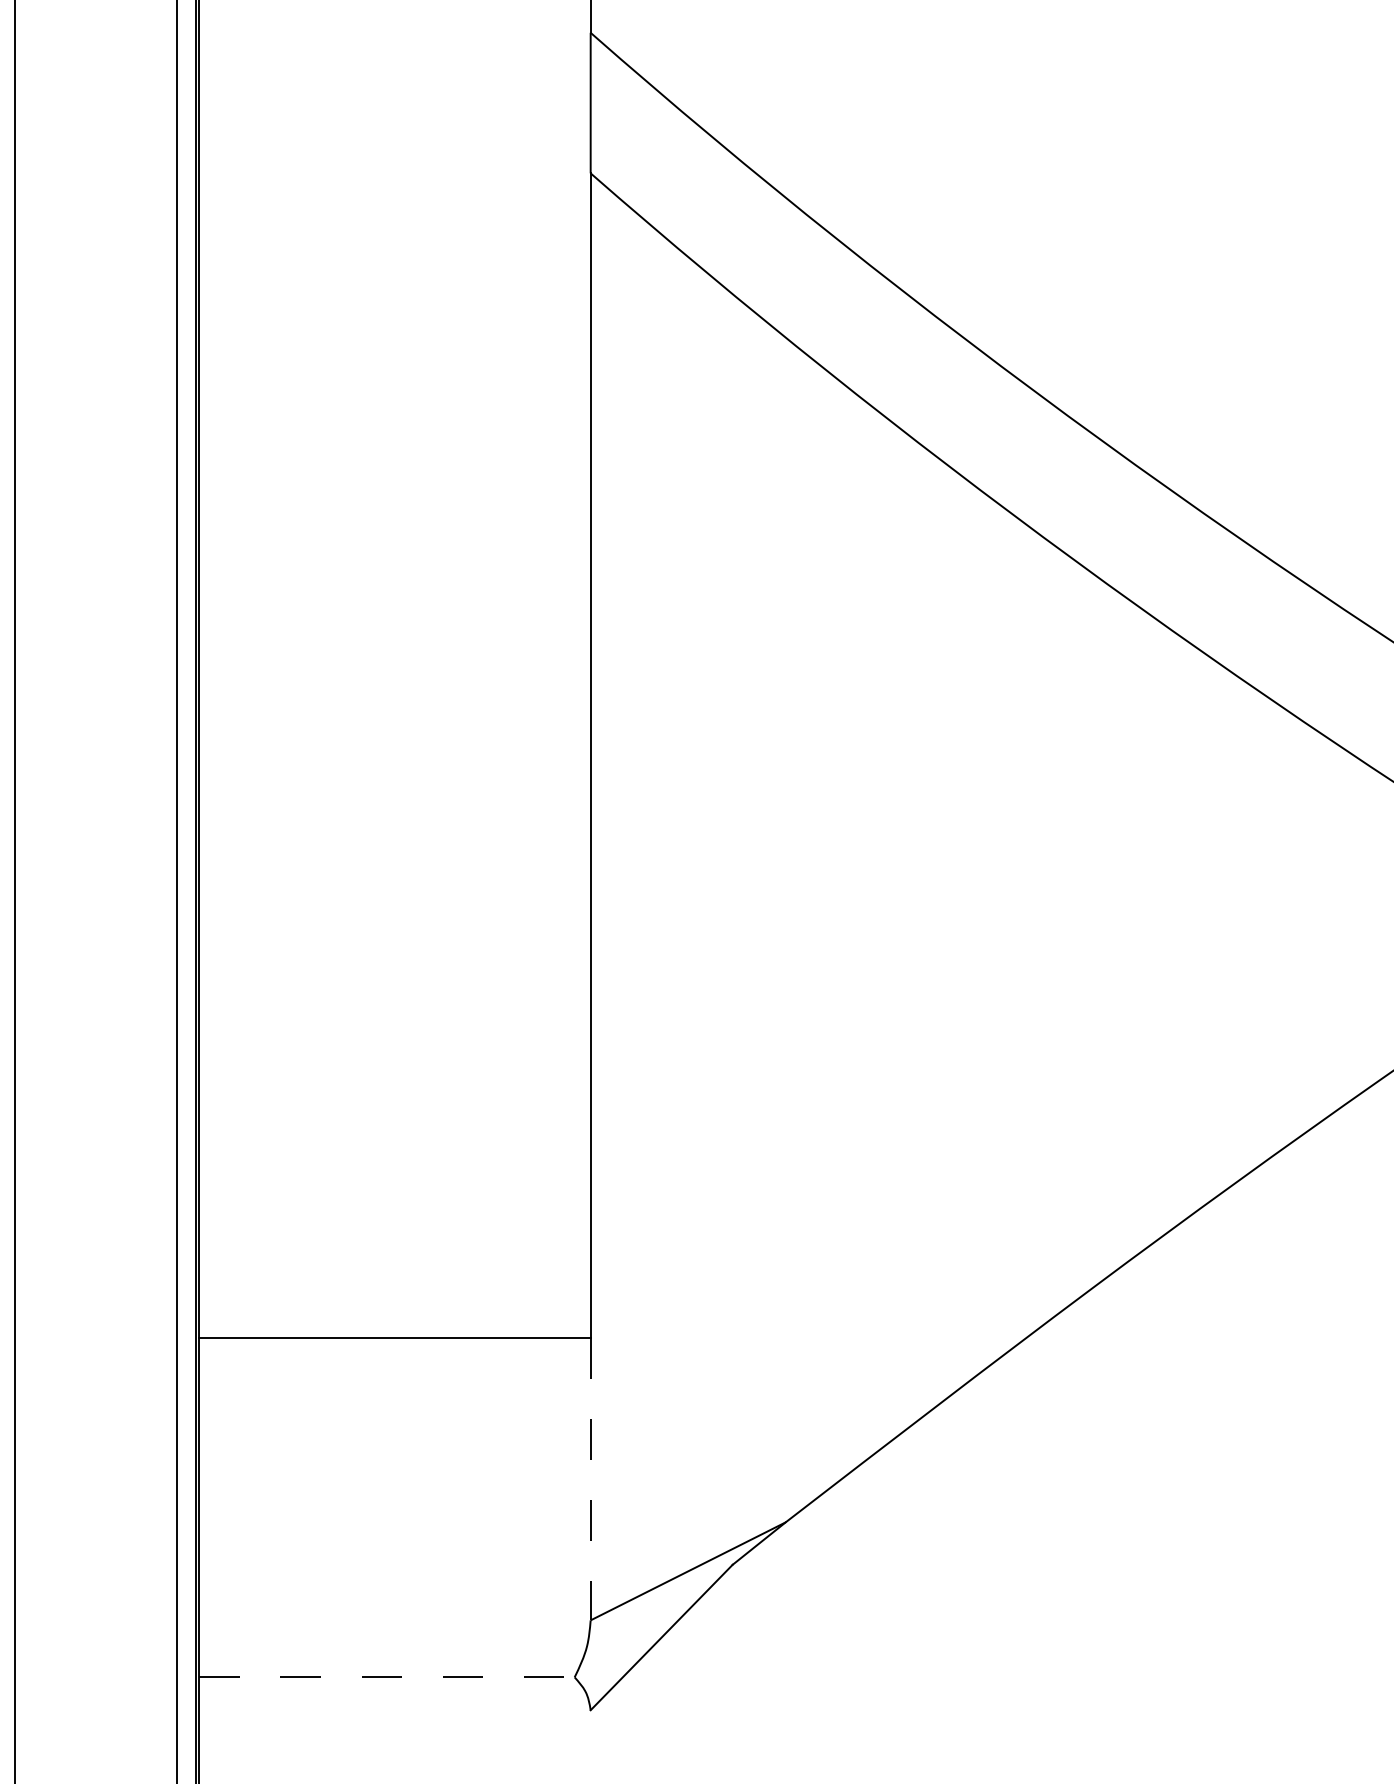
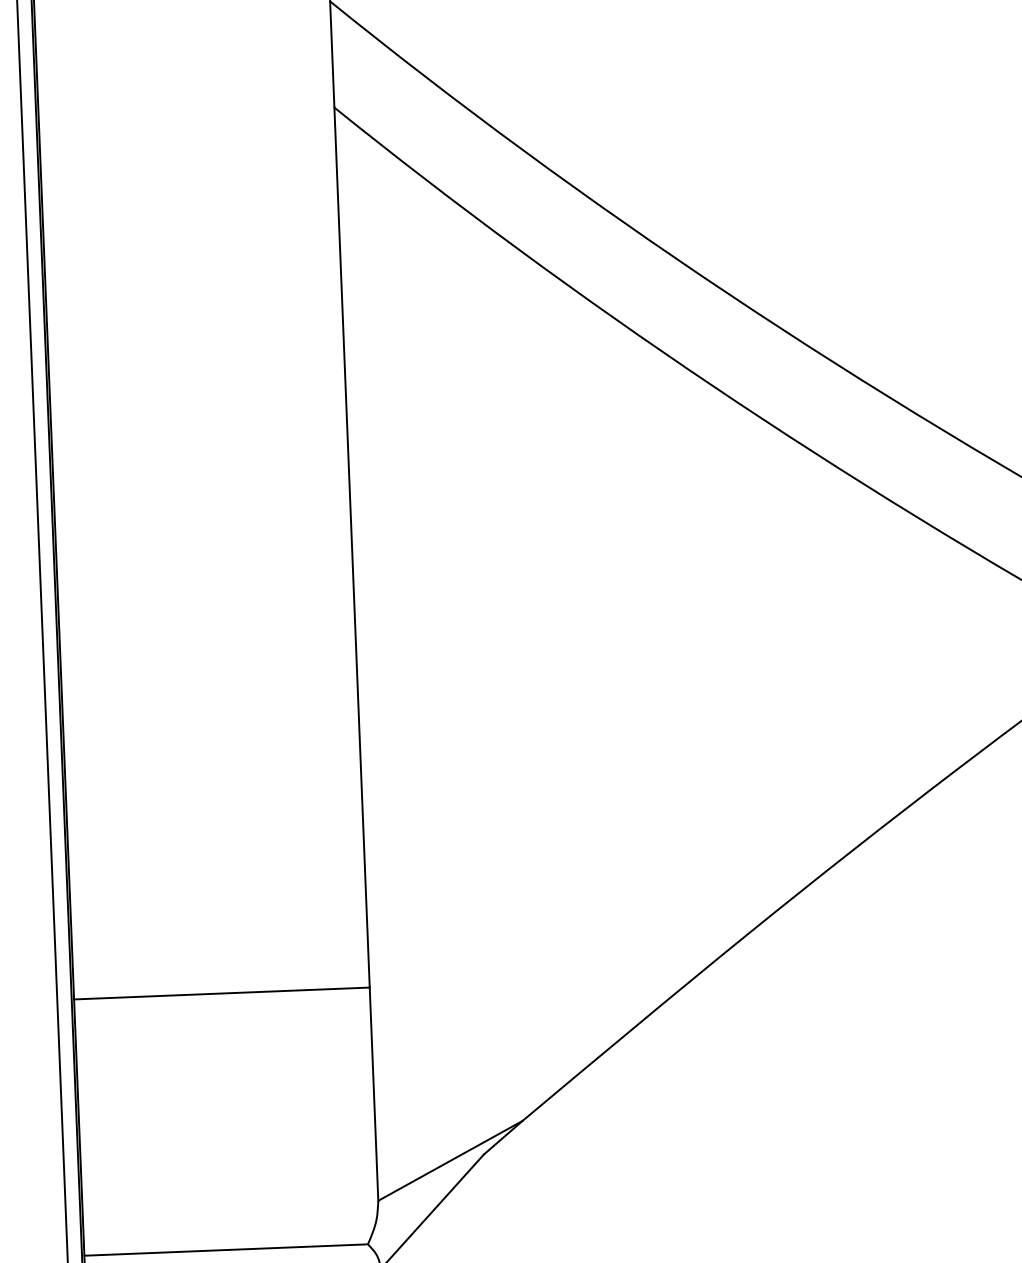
line: (590, 1479) -> (373, 1094), dashed -> solid
line: (387, 1677) -> (226, 1250), dashed -> solid

